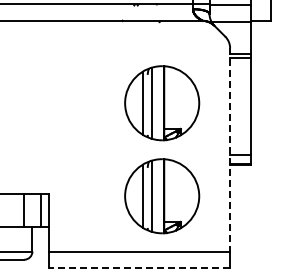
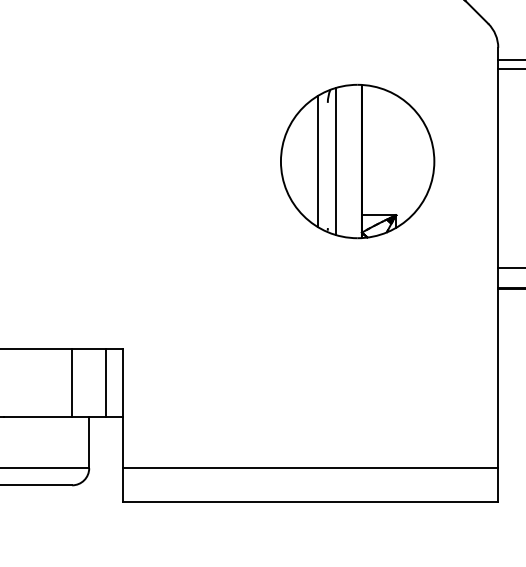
line: (230, 149) -> (499, 257), dashed -> solid
part: (162, 196) -> (358, 354), removed
line: (139, 267) -> (310, 501), dashed -> solid

